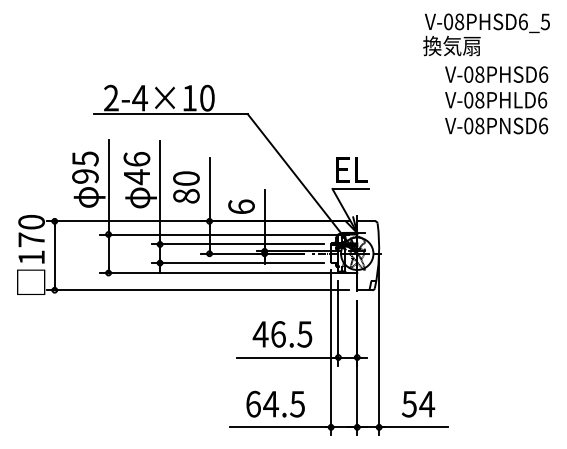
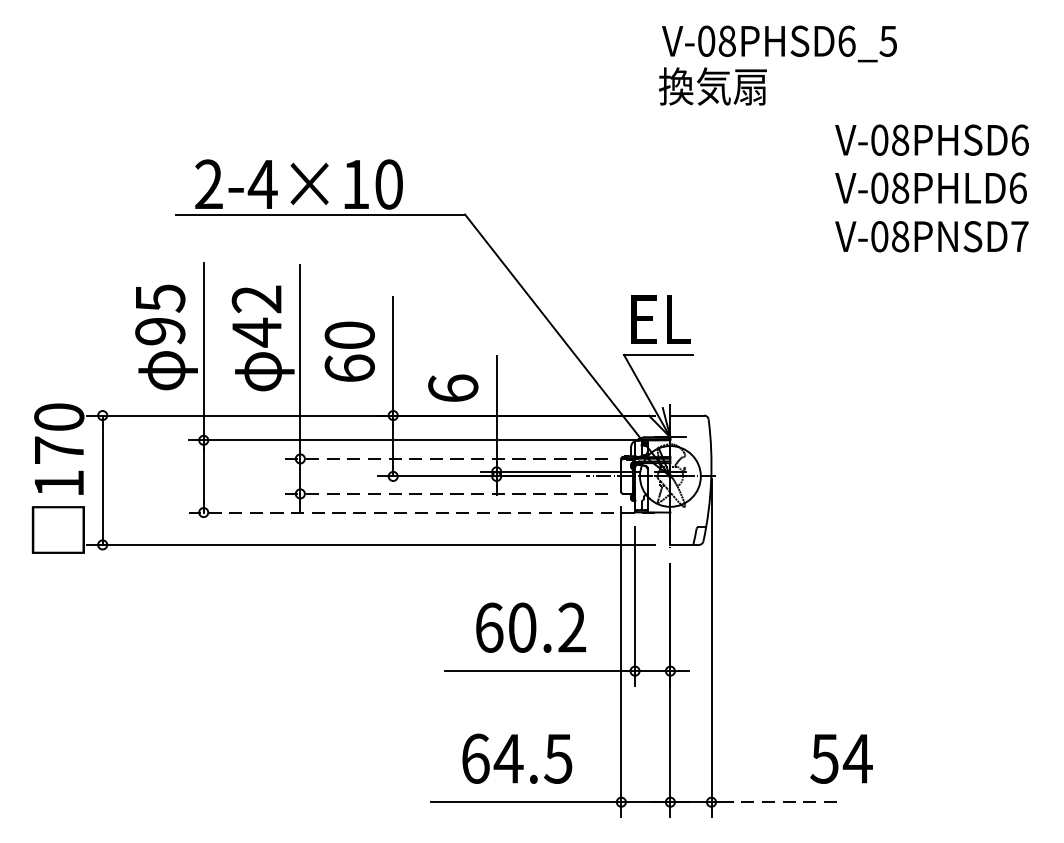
text: (486, 34) -> (777, 64), moved
text: (543, 125) -> (1019, 235), V-08PNSD6 -> V-08PNSD7
text: (136, 159) -> (256, 299), 46 -> 42
text: (186, 195) -> (349, 367), 80 -> 60
line: (237, 244) -> (445, 459), solid -> dashed
line: (237, 263) -> (445, 494), solid -> dashed
line: (224, 273) -> (421, 513), solid -> dashed
text: (282, 334) -> (530, 627), 46.5 -> 60.2
text: (418, 404) -> (841, 759), moved
line: (416, 427) -> (781, 802), solid -> dashed

